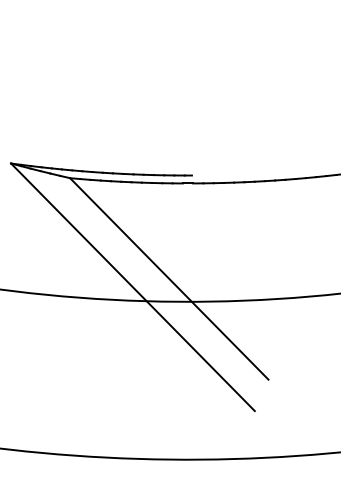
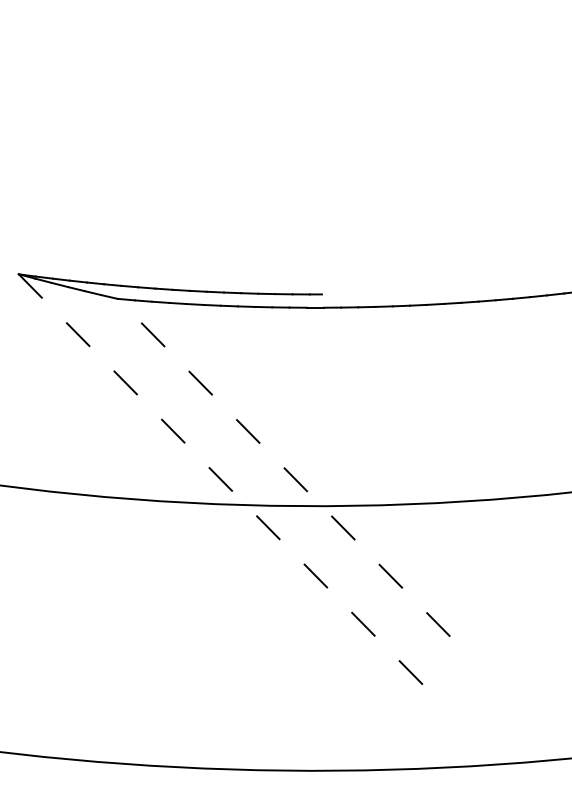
line: (168, 278) -> (282, 467), solid -> dashed
line: (132, 287) -> (222, 482), solid -> dashed

